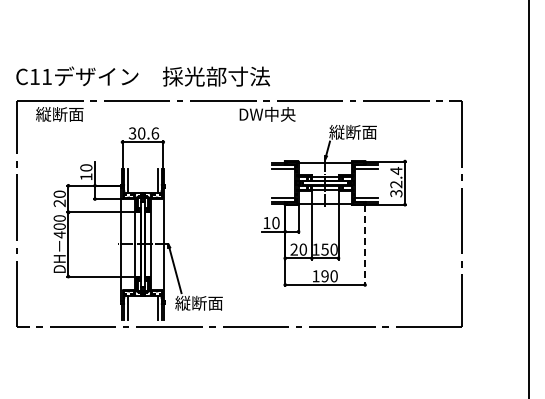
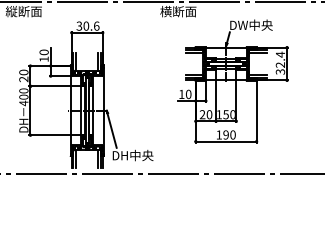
text: (266, 114) -> (181, 11), DW中央 -> 横断面
text: (357, 131) -> (250, 24), 縦断面 -> DW中央
line: (365, 245) -> (256, 111), dashed -> solid
text: (202, 302) -> (132, 154), 縦断面 -> DH中央

